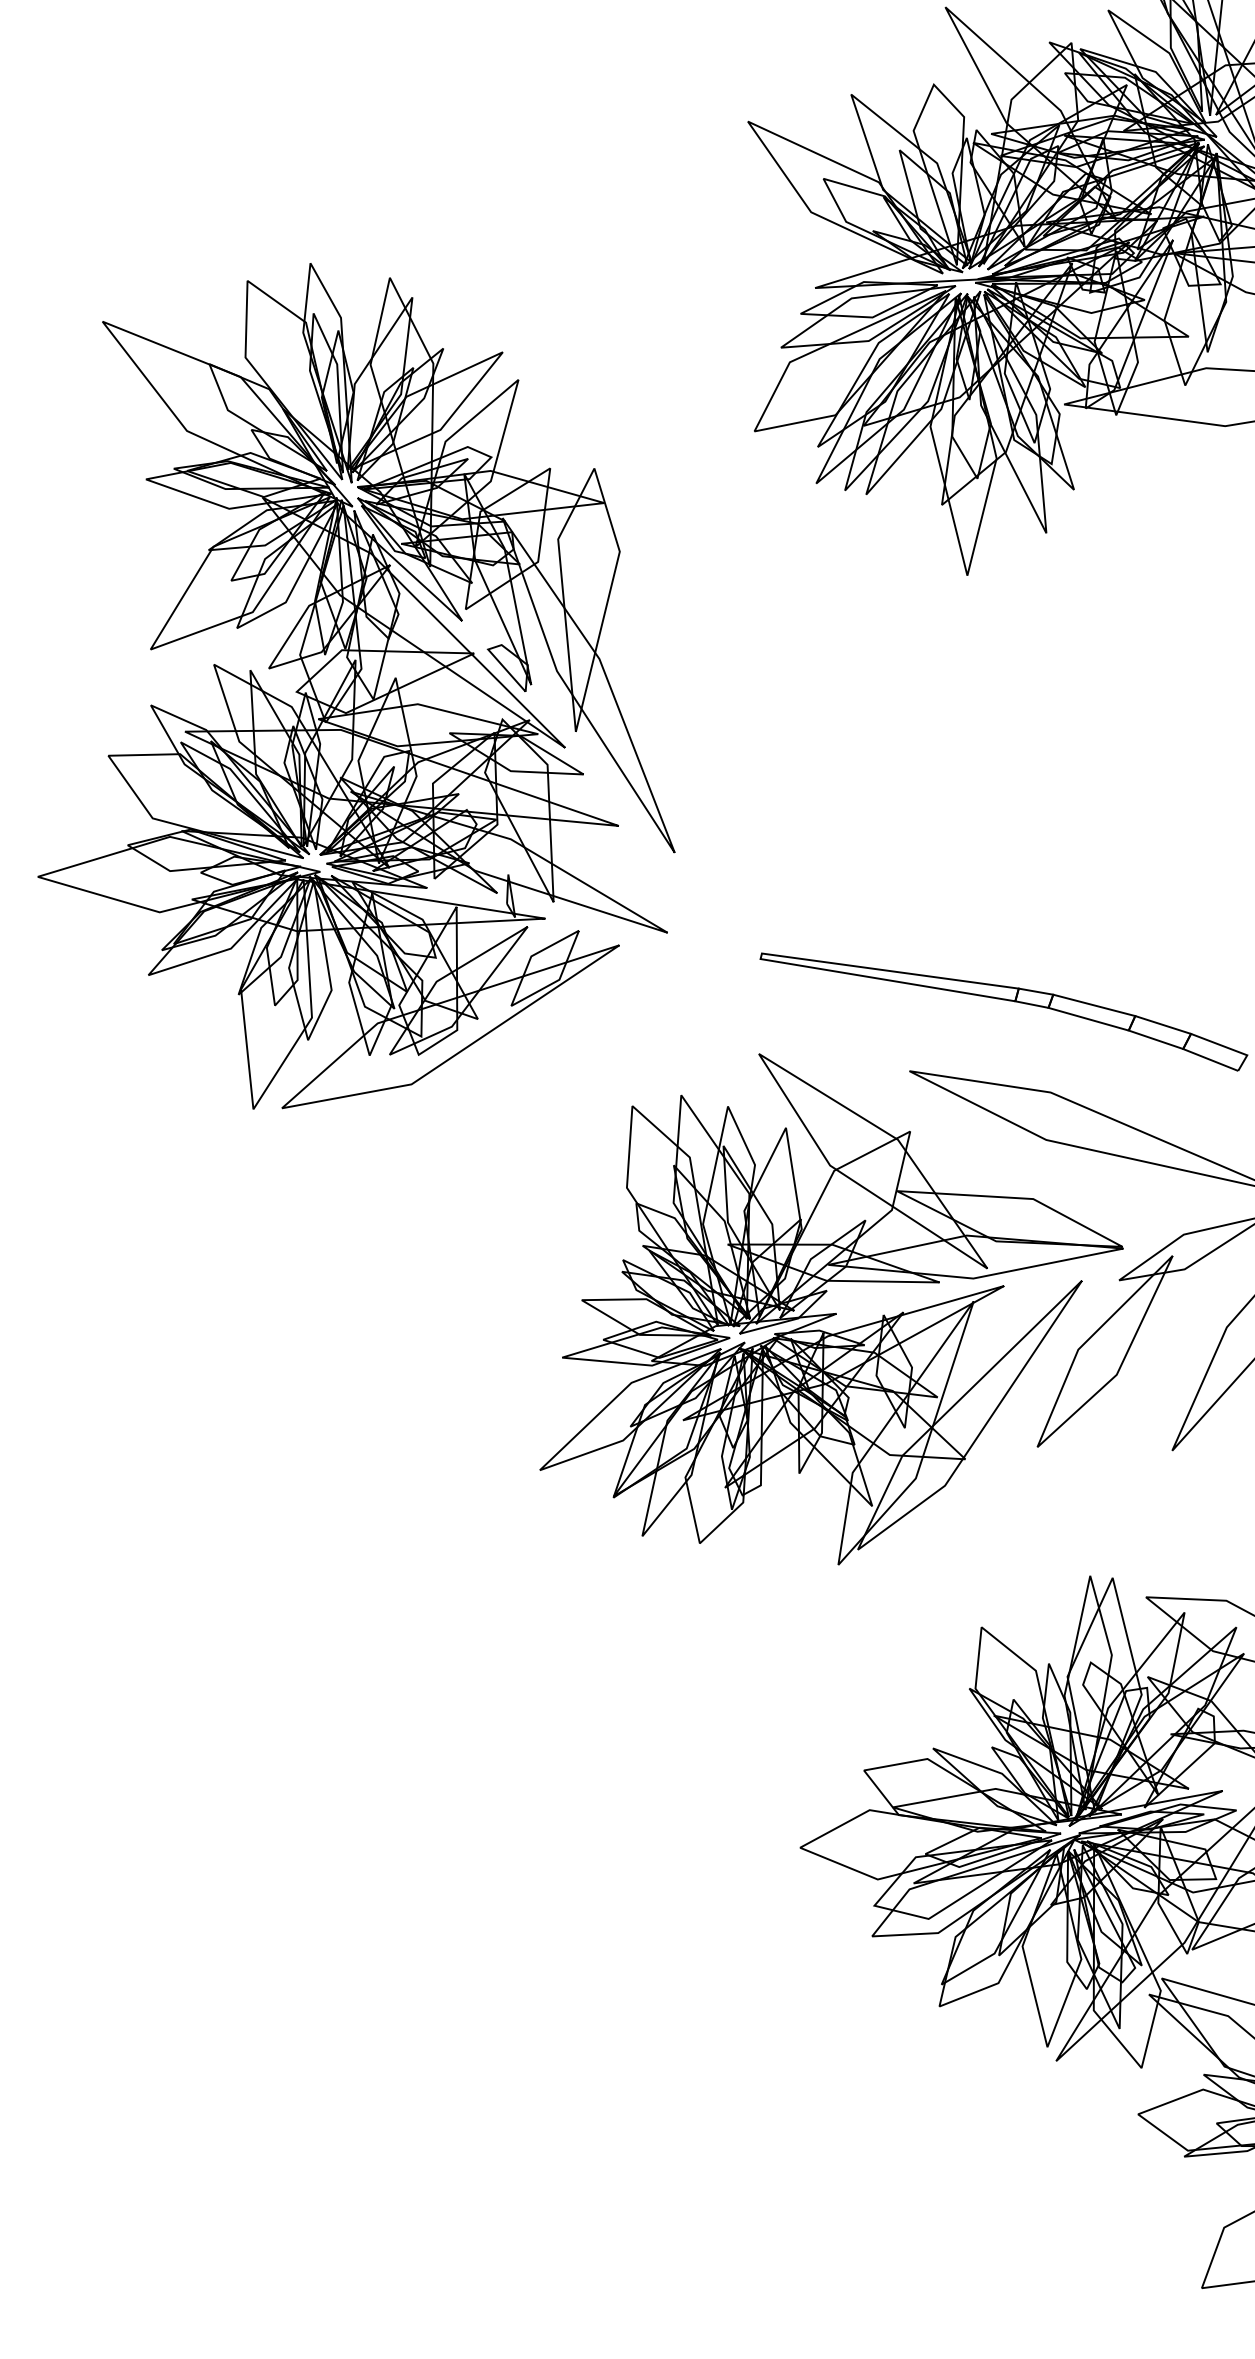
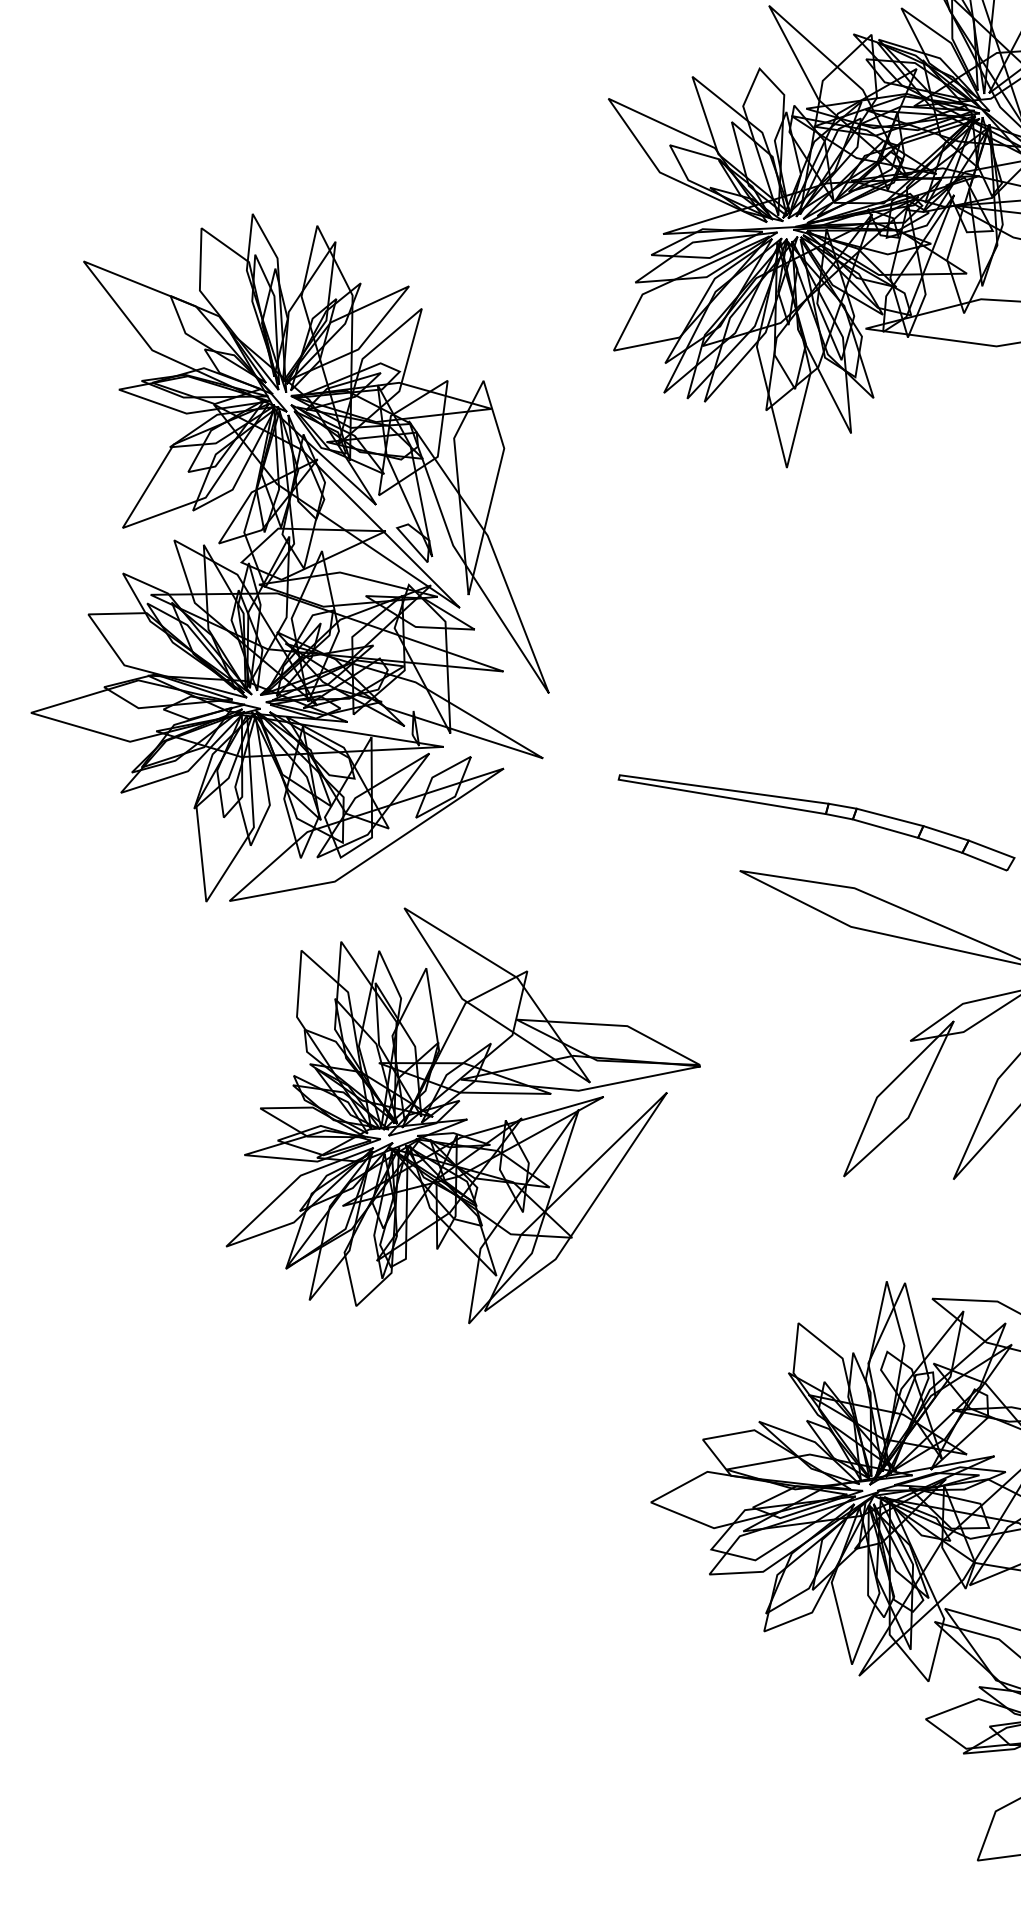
part: (831, 1309) -> (463, 1115), moved

